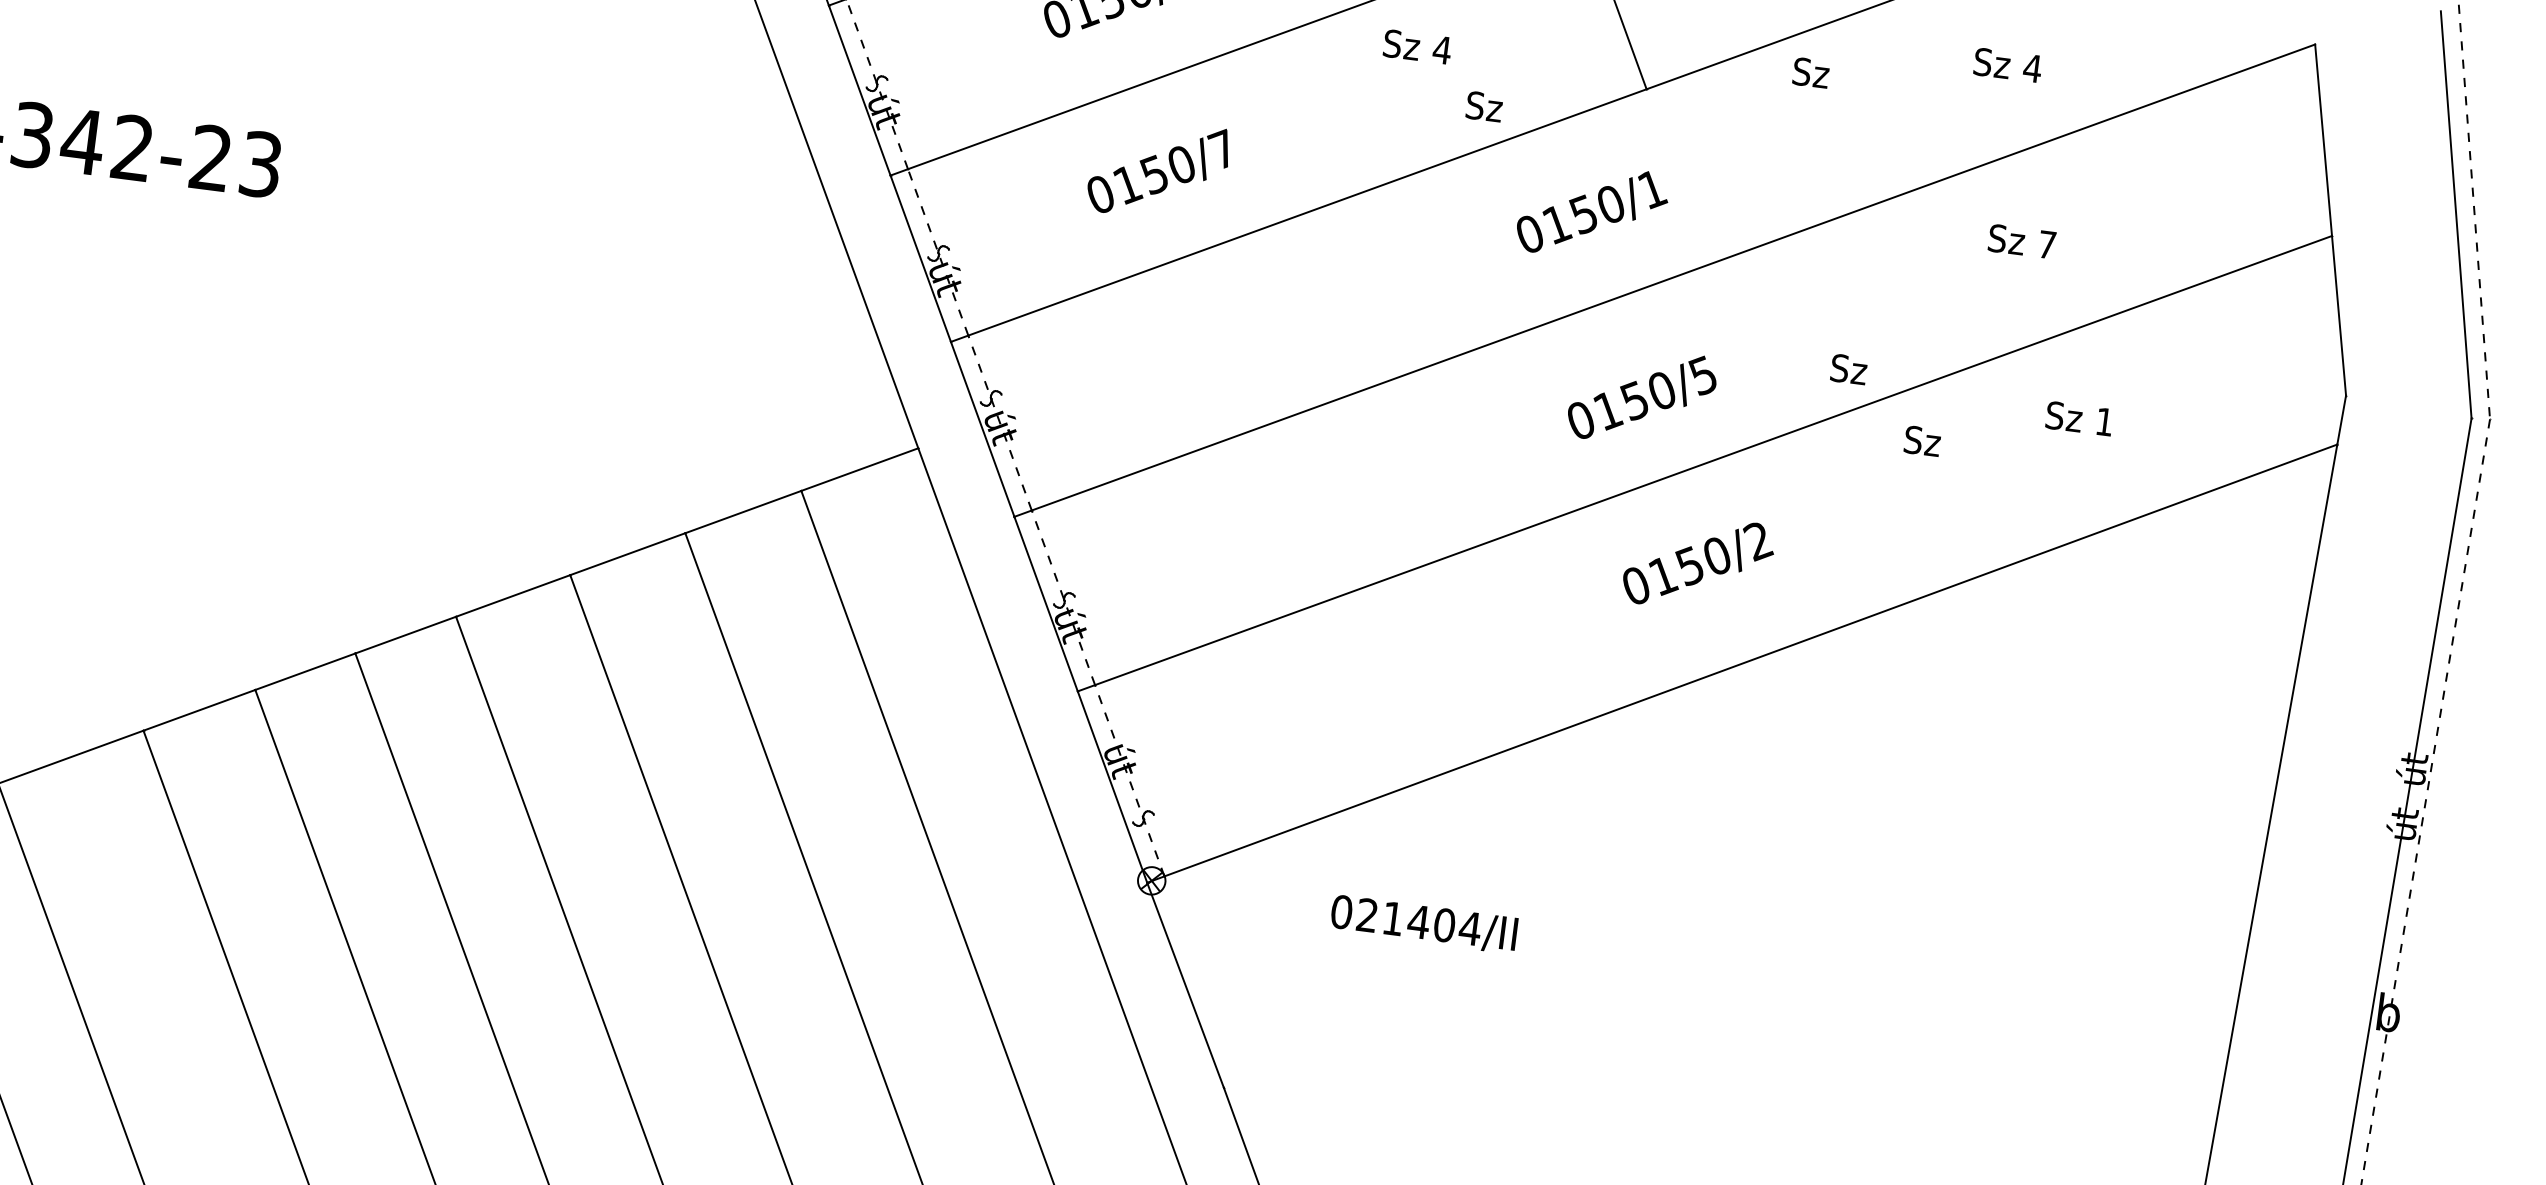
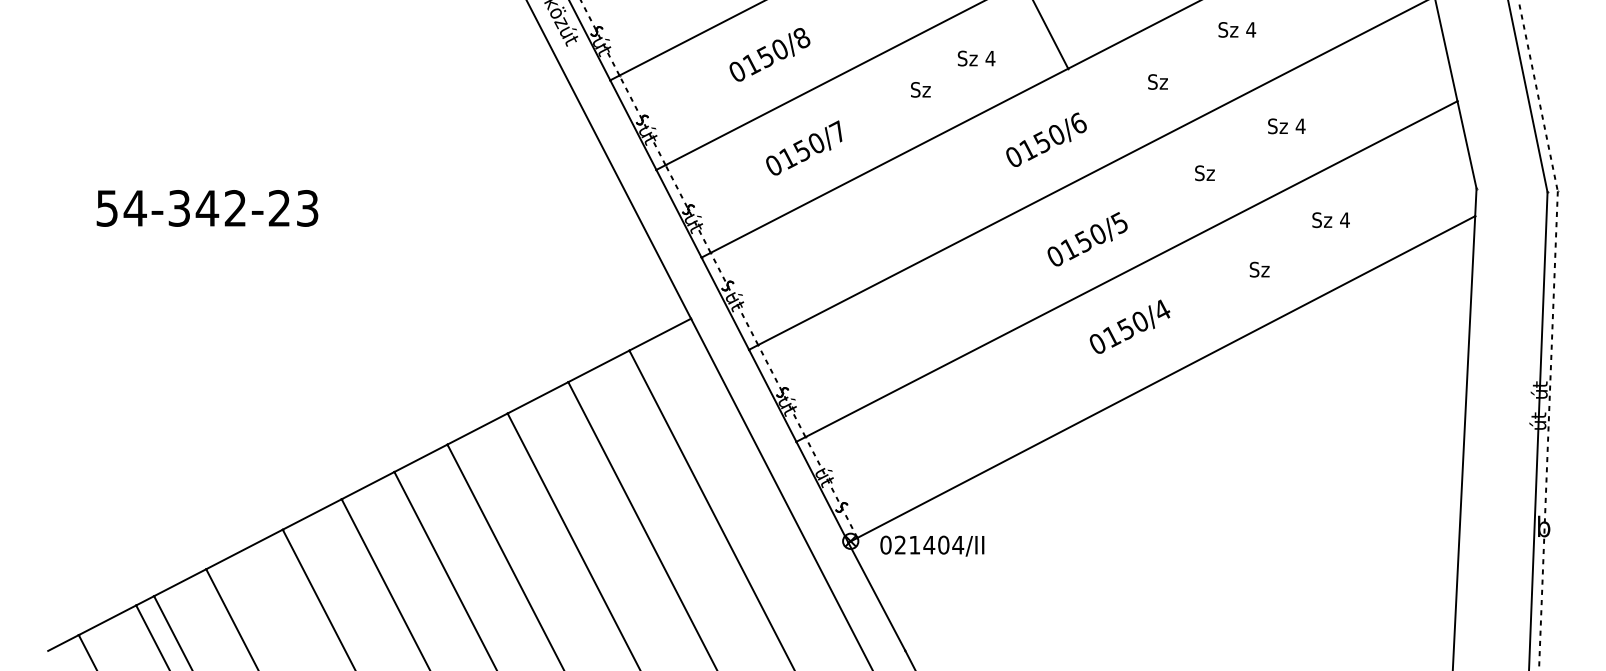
text: (1417, 46) -> (976, 58), moved
text: (2008, 64) -> (1237, 29), moved
text: (1810, 71) -> (1157, 81), moved
text: (1483, 106) -> (920, 89), moved
text: (1652, 189) -> (1078, 123), 0150/1 -> 0150/6
text: (2047, 243) -> (1300, 125), 7 -> 4
text: (1848, 369) -> (1204, 173), moved
text: (2103, 420) -> (1344, 219), 1 -> 4
text: (1922, 440) -> (1259, 269), moved
text: (1757, 540) -> (1161, 310), 0150/2 -> 0150/4
text: (1424, 923) -> (932, 545), moved

